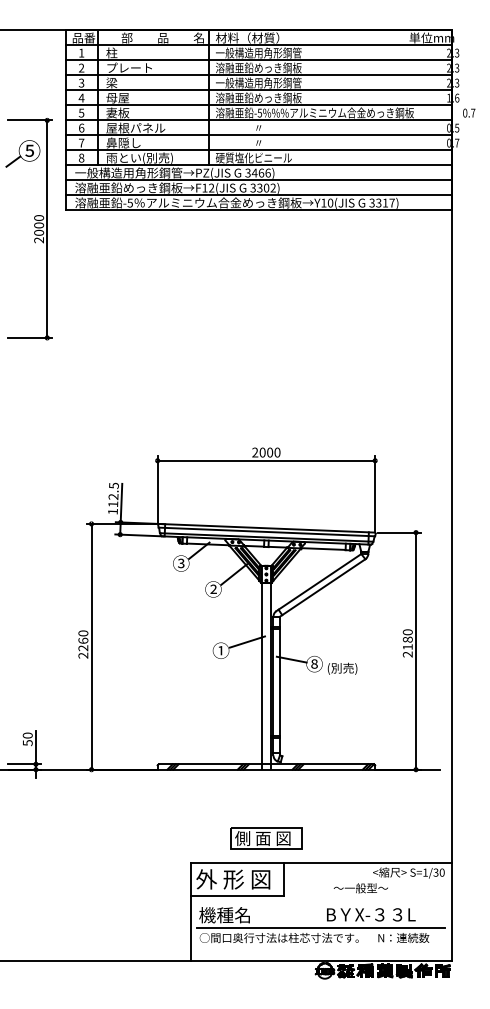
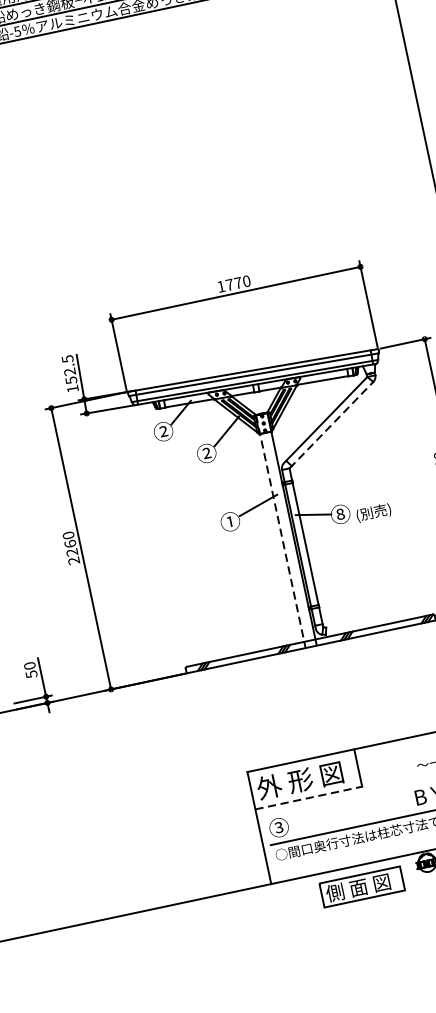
text: (262, 452) -> (229, 284), 2000 -> 1770
text: (113, 504) -> (71, 380), 112.5 -> 152.5
text: (181, 563) -> (163, 431), ③ -> ②
line: (323, 587) -> (332, 424), solid -> dashed
line: (261, 665) -> (280, 528), solid -> dashed
part: (266, 838) -> (362, 886), moved
line: (237, 895) -> (308, 797), solid -> dashed
text: (224, 915) -> (298, 823), 機種名 -> ③

